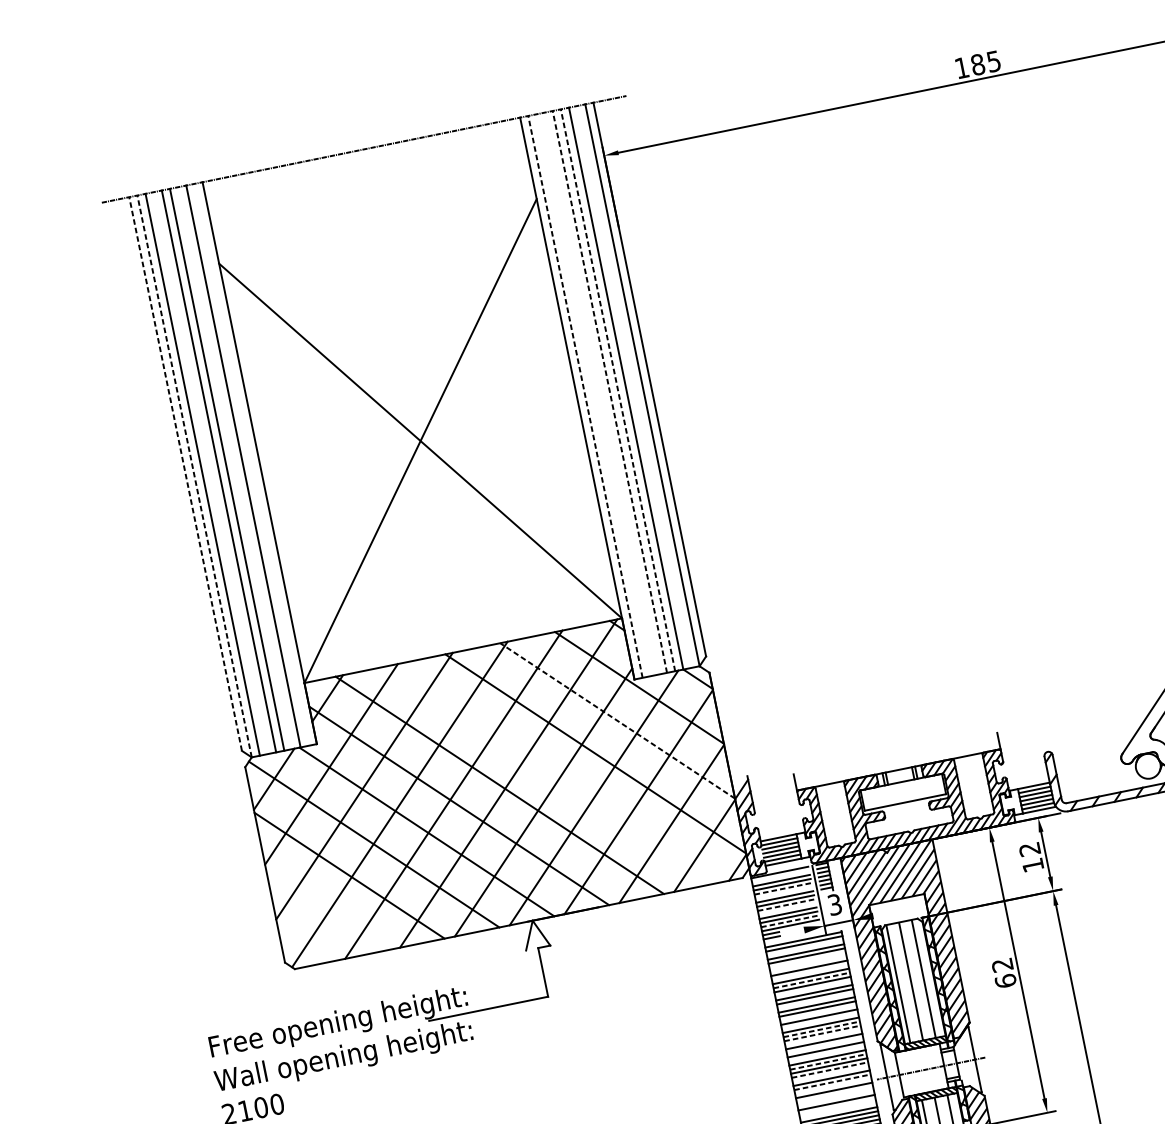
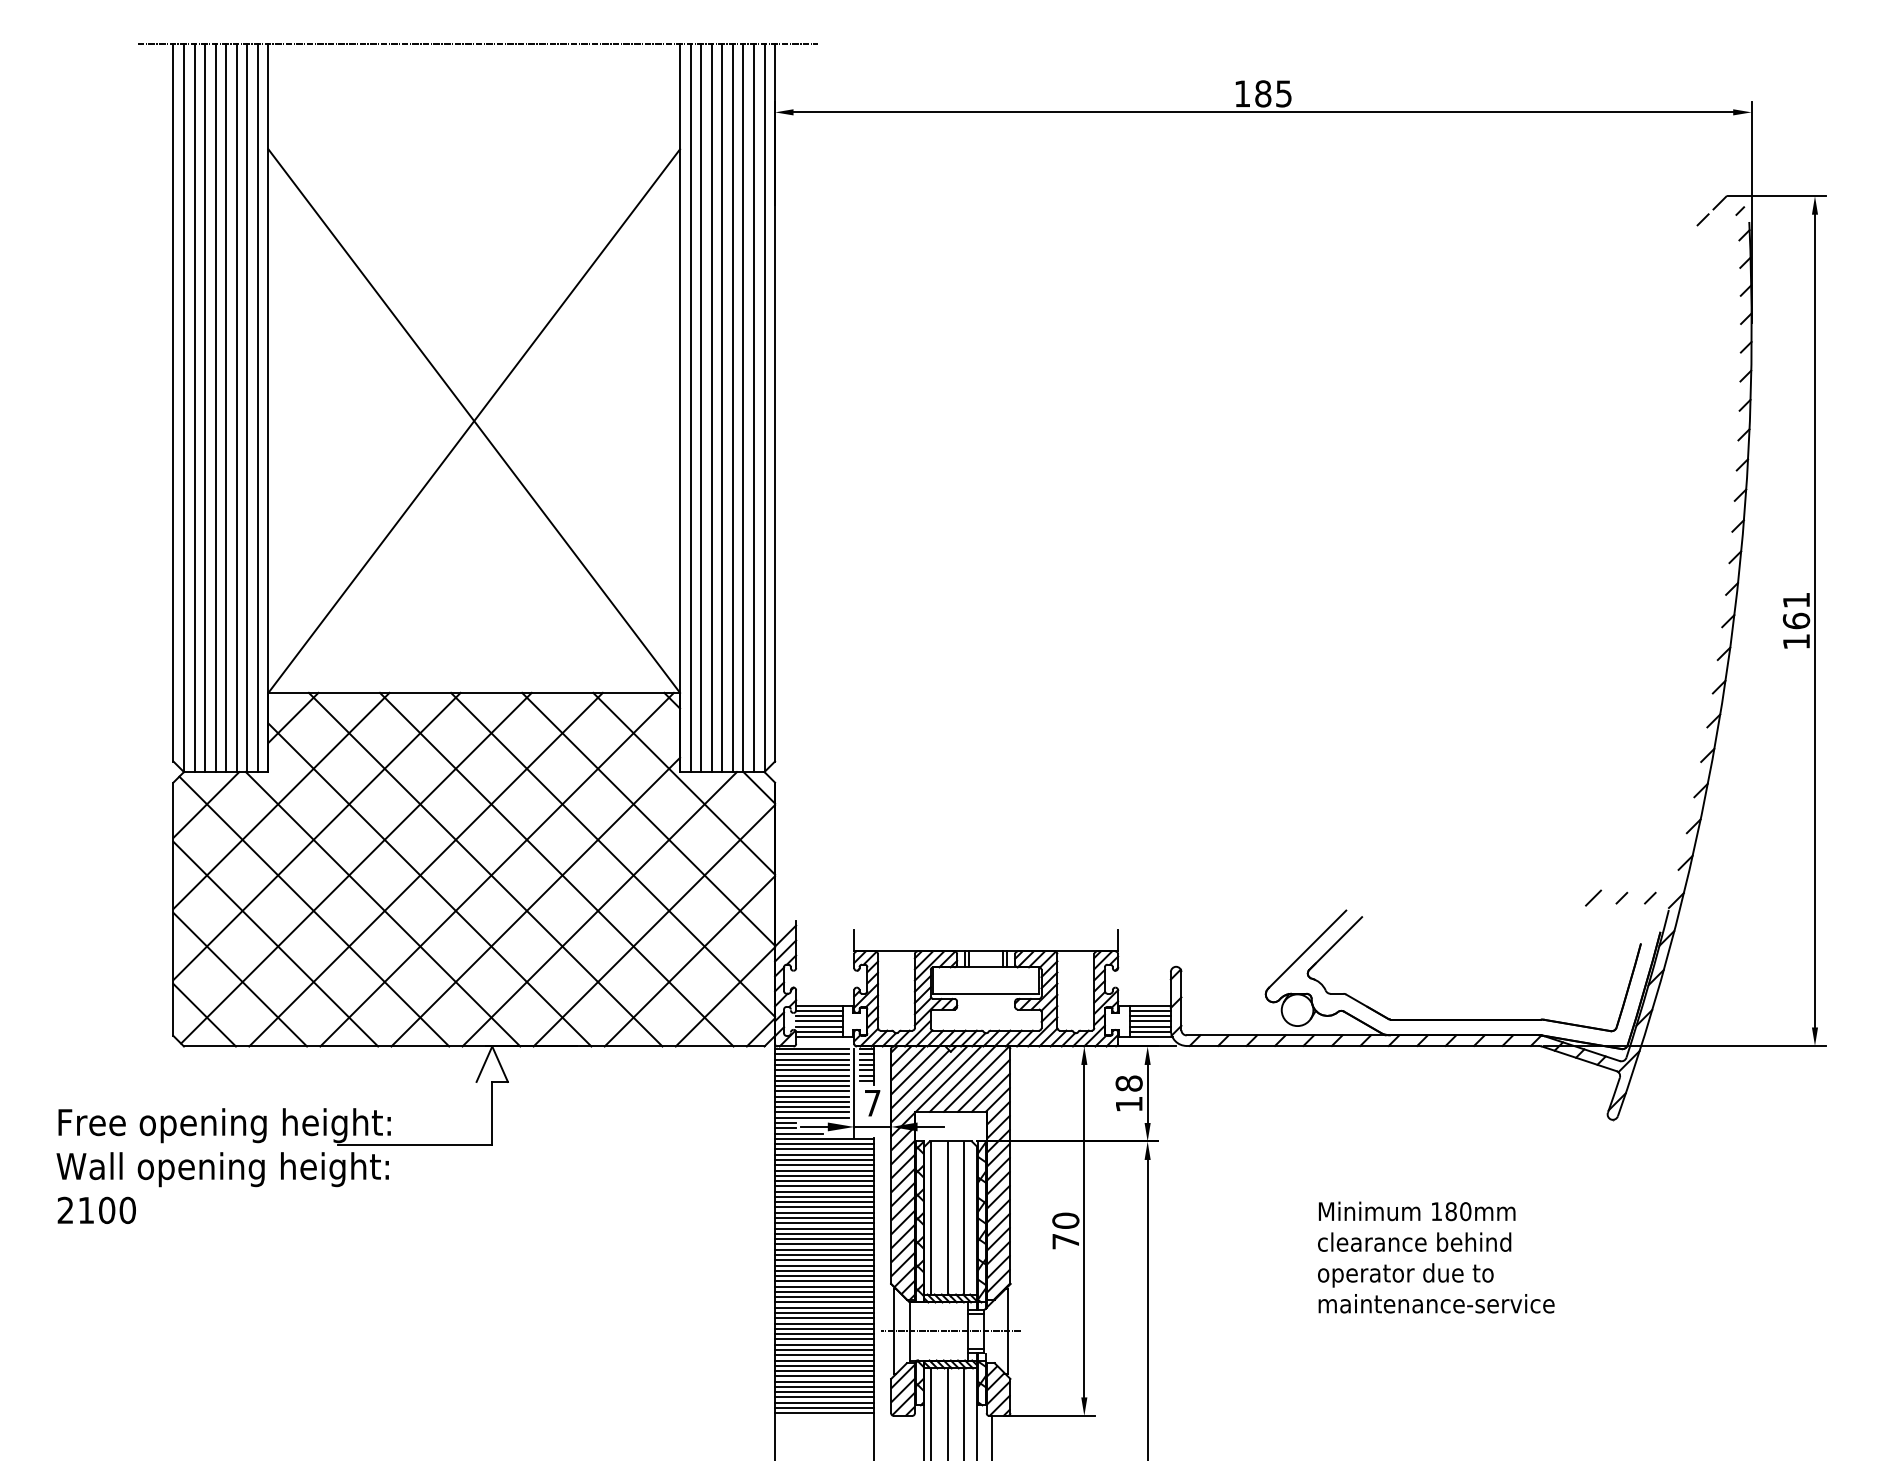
line: (633, 386) -> (753, 407), added
line: (617, 390) -> (732, 407), dashed -> solid
line: (609, 391) -> (722, 407), dashed -> solid
line: (601, 393) -> (711, 407), added
line: (593, 394) -> (701, 407), added
line: (585, 396) -> (690, 407), dashed -> solid
line: (251, 464) -> (257, 407), added
line: (235, 467) -> (236, 407), added
line: (211, 472) -> (205, 407), added
line: (185, 473) -> (173, 402), dashed -> solid
line: (194, 476) -> (183, 407), dashed -> solid
line: (617, 721) -> (648, 819), dashed -> solid
line: (554, 774) -> (556, 869), added
text: (1029, 849) -> (1128, 1083), 12 -> 18
line: (780, 876) -> (811, 1054), added
line: (783, 888) -> (812, 1070), dashed -> solid
line: (783, 892) -> (811, 1075), added
text: (834, 904) -> (872, 1102), 3 -> 7
line: (786, 905) -> (812, 1091), dashed -> solid
line: (327, 908) -> (240, 979), added
line: (786, 909) -> (811, 1096), added
line: (883, 913) -> (930, 1126), added
line: (790, 921) -> (812, 1112), dashed -> solid
line: (793, 931) -> (814, 1126), added
line: (782, 939) -> (798, 1133), added
line: (305, 941) -> (204, 1014), added
line: (805, 948) -> (824, 1149), added
line: (807, 960) -> (824, 1165), added
line: (808, 964) -> (824, 1170), added
line: (810, 972) -> (824, 1181), added
text: (1003, 972) -> (1065, 1230), 62 -> 70
line: (812, 980) -> (825, 1191), dashed -> solid
line: (813, 988) -> (824, 1202), added
line: (815, 1001) -> (824, 1218), added
line: (818, 1012) -> (824, 1233), added
line: (820, 1021) -> (824, 1244), added
line: (822, 1028) -> (825, 1254), dashed -> solid
line: (823, 1033) -> (825, 1260), dashed -> solid
line: (823, 1037) -> (824, 1265), added
line: (825, 1046) -> (824, 1276), added
line: (826, 1053) -> (824, 1286), added
line: (829, 1062) -> (825, 1297), dashed -> solid
line: (830, 1069) -> (825, 1307), dashed -> solid
line: (830, 1074) -> (824, 1313), added
line: (833, 1082) -> (825, 1323), dashed -> solid
line: (833, 1086) -> (824, 1328), added
line: (834, 1094) -> (824, 1339), added
line: (835, 1098) -> (824, 1344), added
line: (837, 1106) -> (824, 1355), added
line: (838, 1110) -> (824, 1360), added

